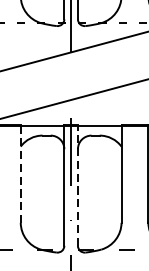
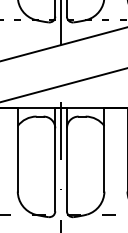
line: (20, 173) -> (17, 149), dashed -> solid
line: (77, 185) -> (66, 159), dashed -> solid

